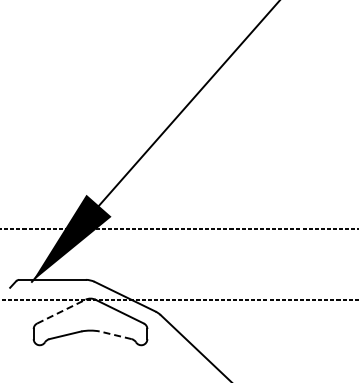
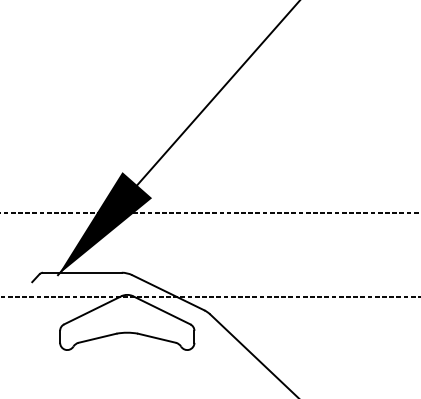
line: (61, 311) -> (92, 310), dashed -> solid
line: (115, 335) -> (156, 338), dashed -> solid

